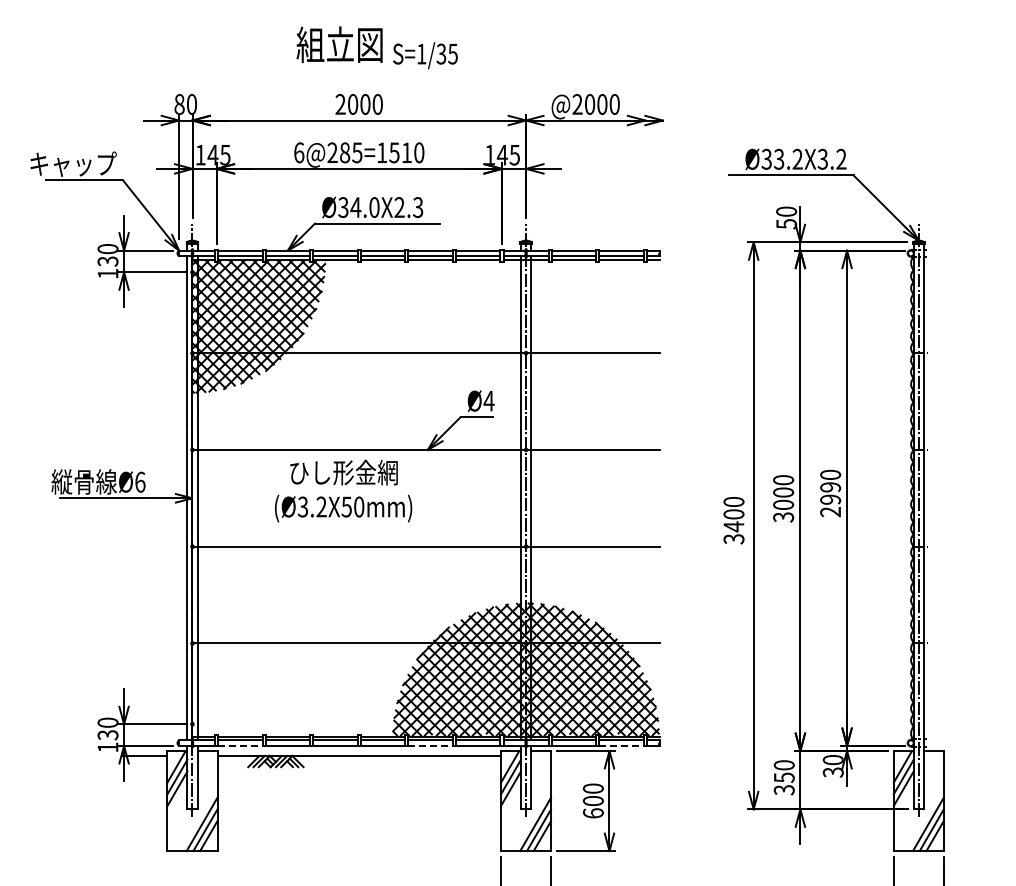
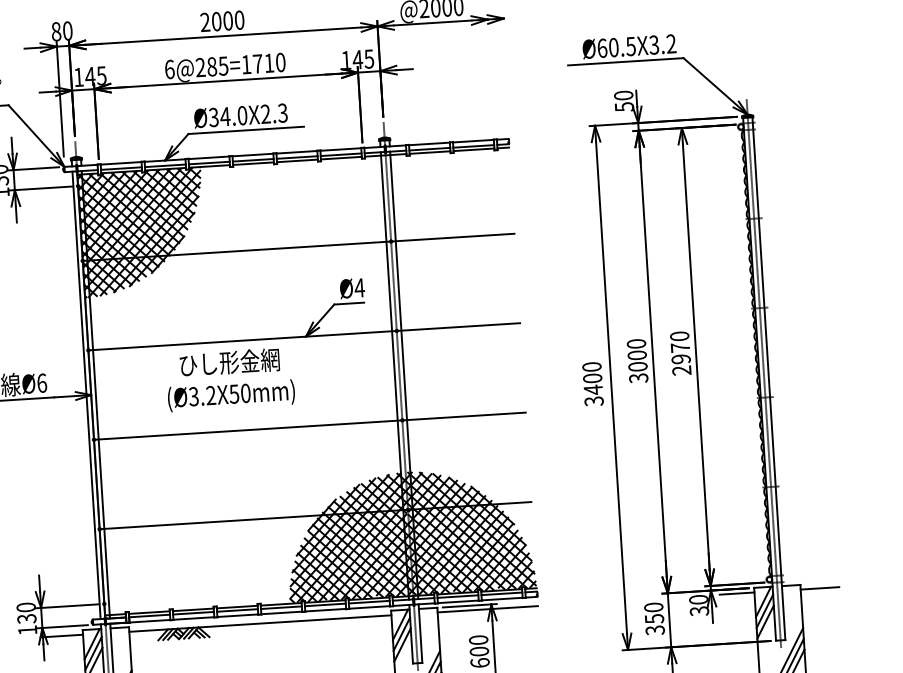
text: (394, 152) -> (257, 63), 6@285=1510 -> 6@285=1710
text: (781, 158) -> (615, 46), Ø33.2X3.2 -> Ø60.5X3.2
text: (830, 487) -> (680, 347), 2990 -> 2970
line: (240, 746) -> (150, 621), dashed -> solid
line: (431, 746) -> (326, 610), dashed -> solid
line: (622, 746) -> (503, 599), dashed -> solid
line: (605, 756) -> (488, 609), added
line: (874, 756) -> (736, 594), added
line: (964, 756) -> (819, 588), added

